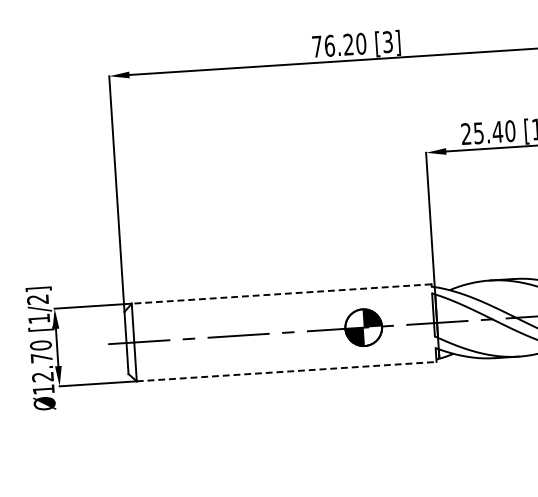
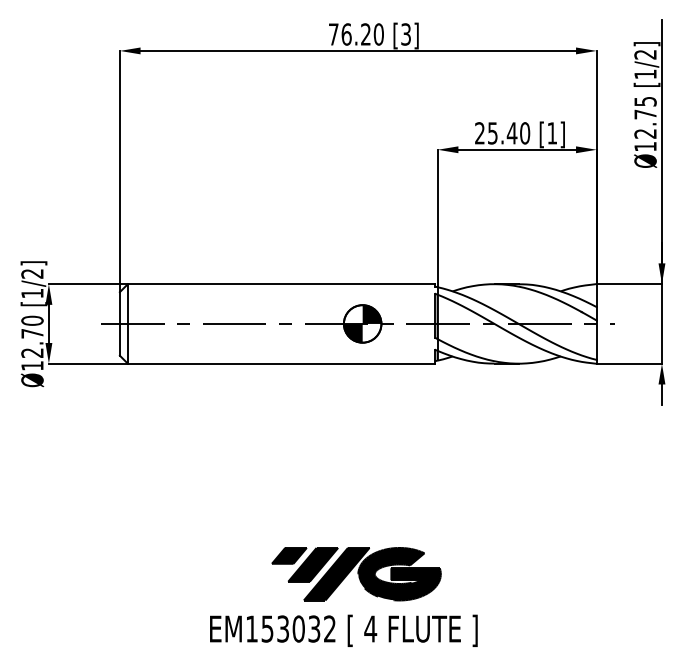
line: (280, 294) -> (280, 284), dashed -> solid
line: (286, 371) -> (281, 363), dashed -> solid

